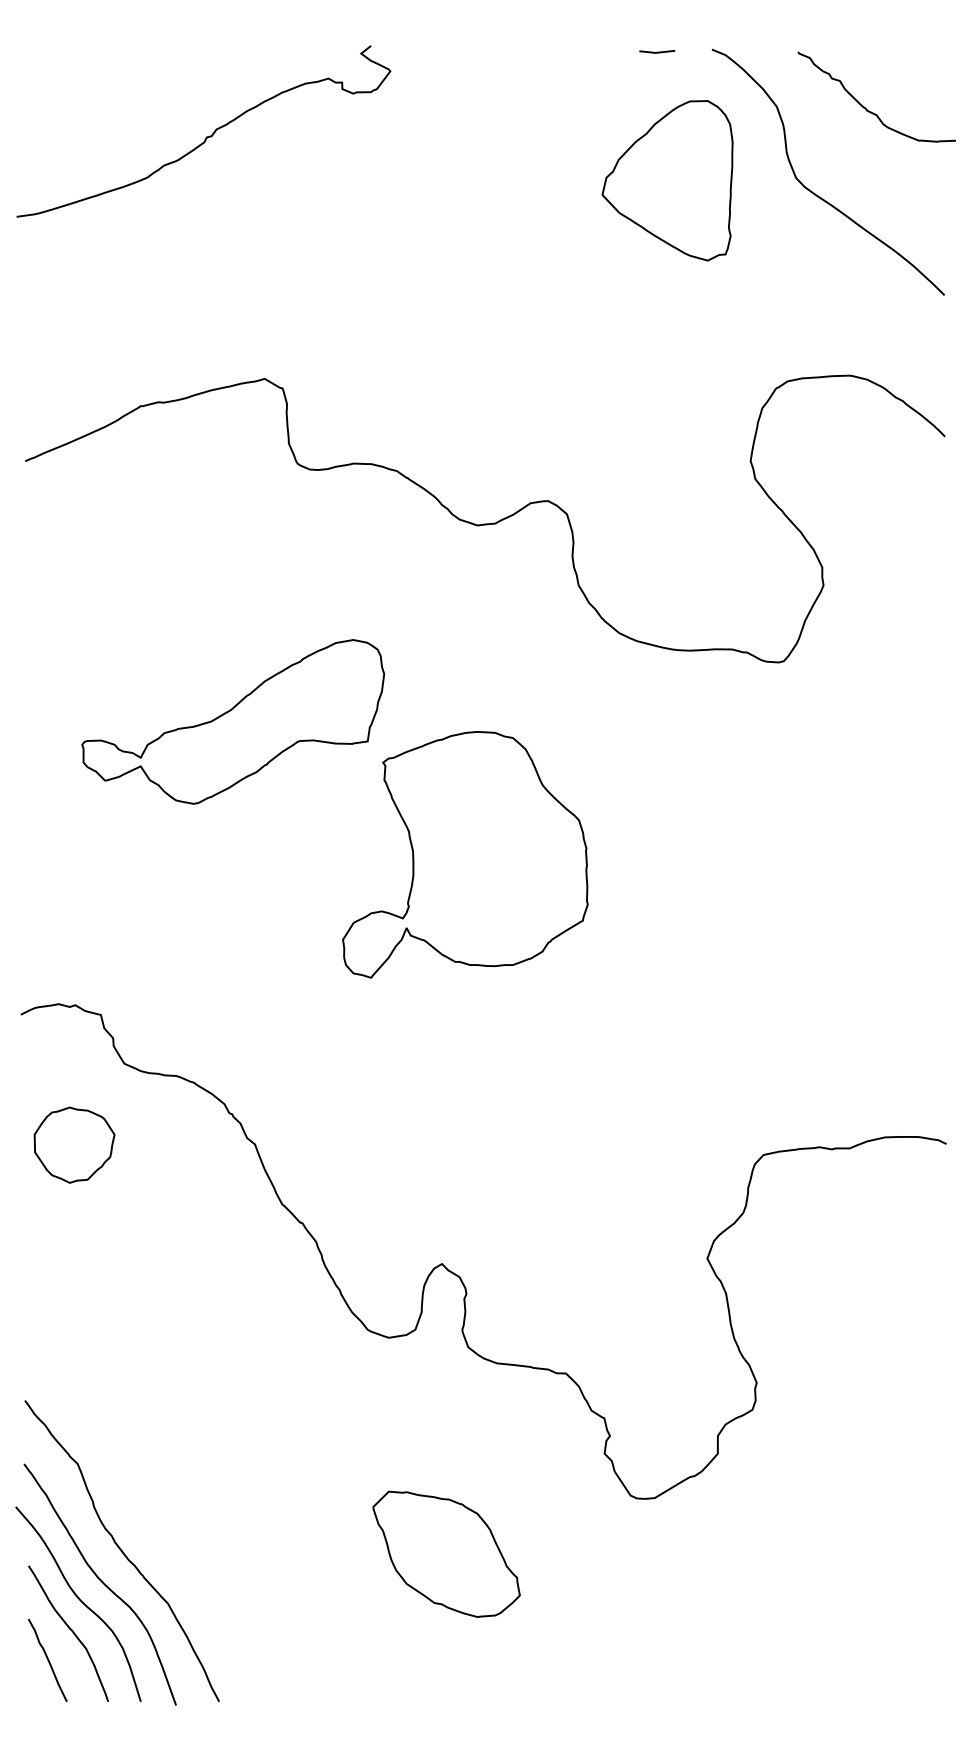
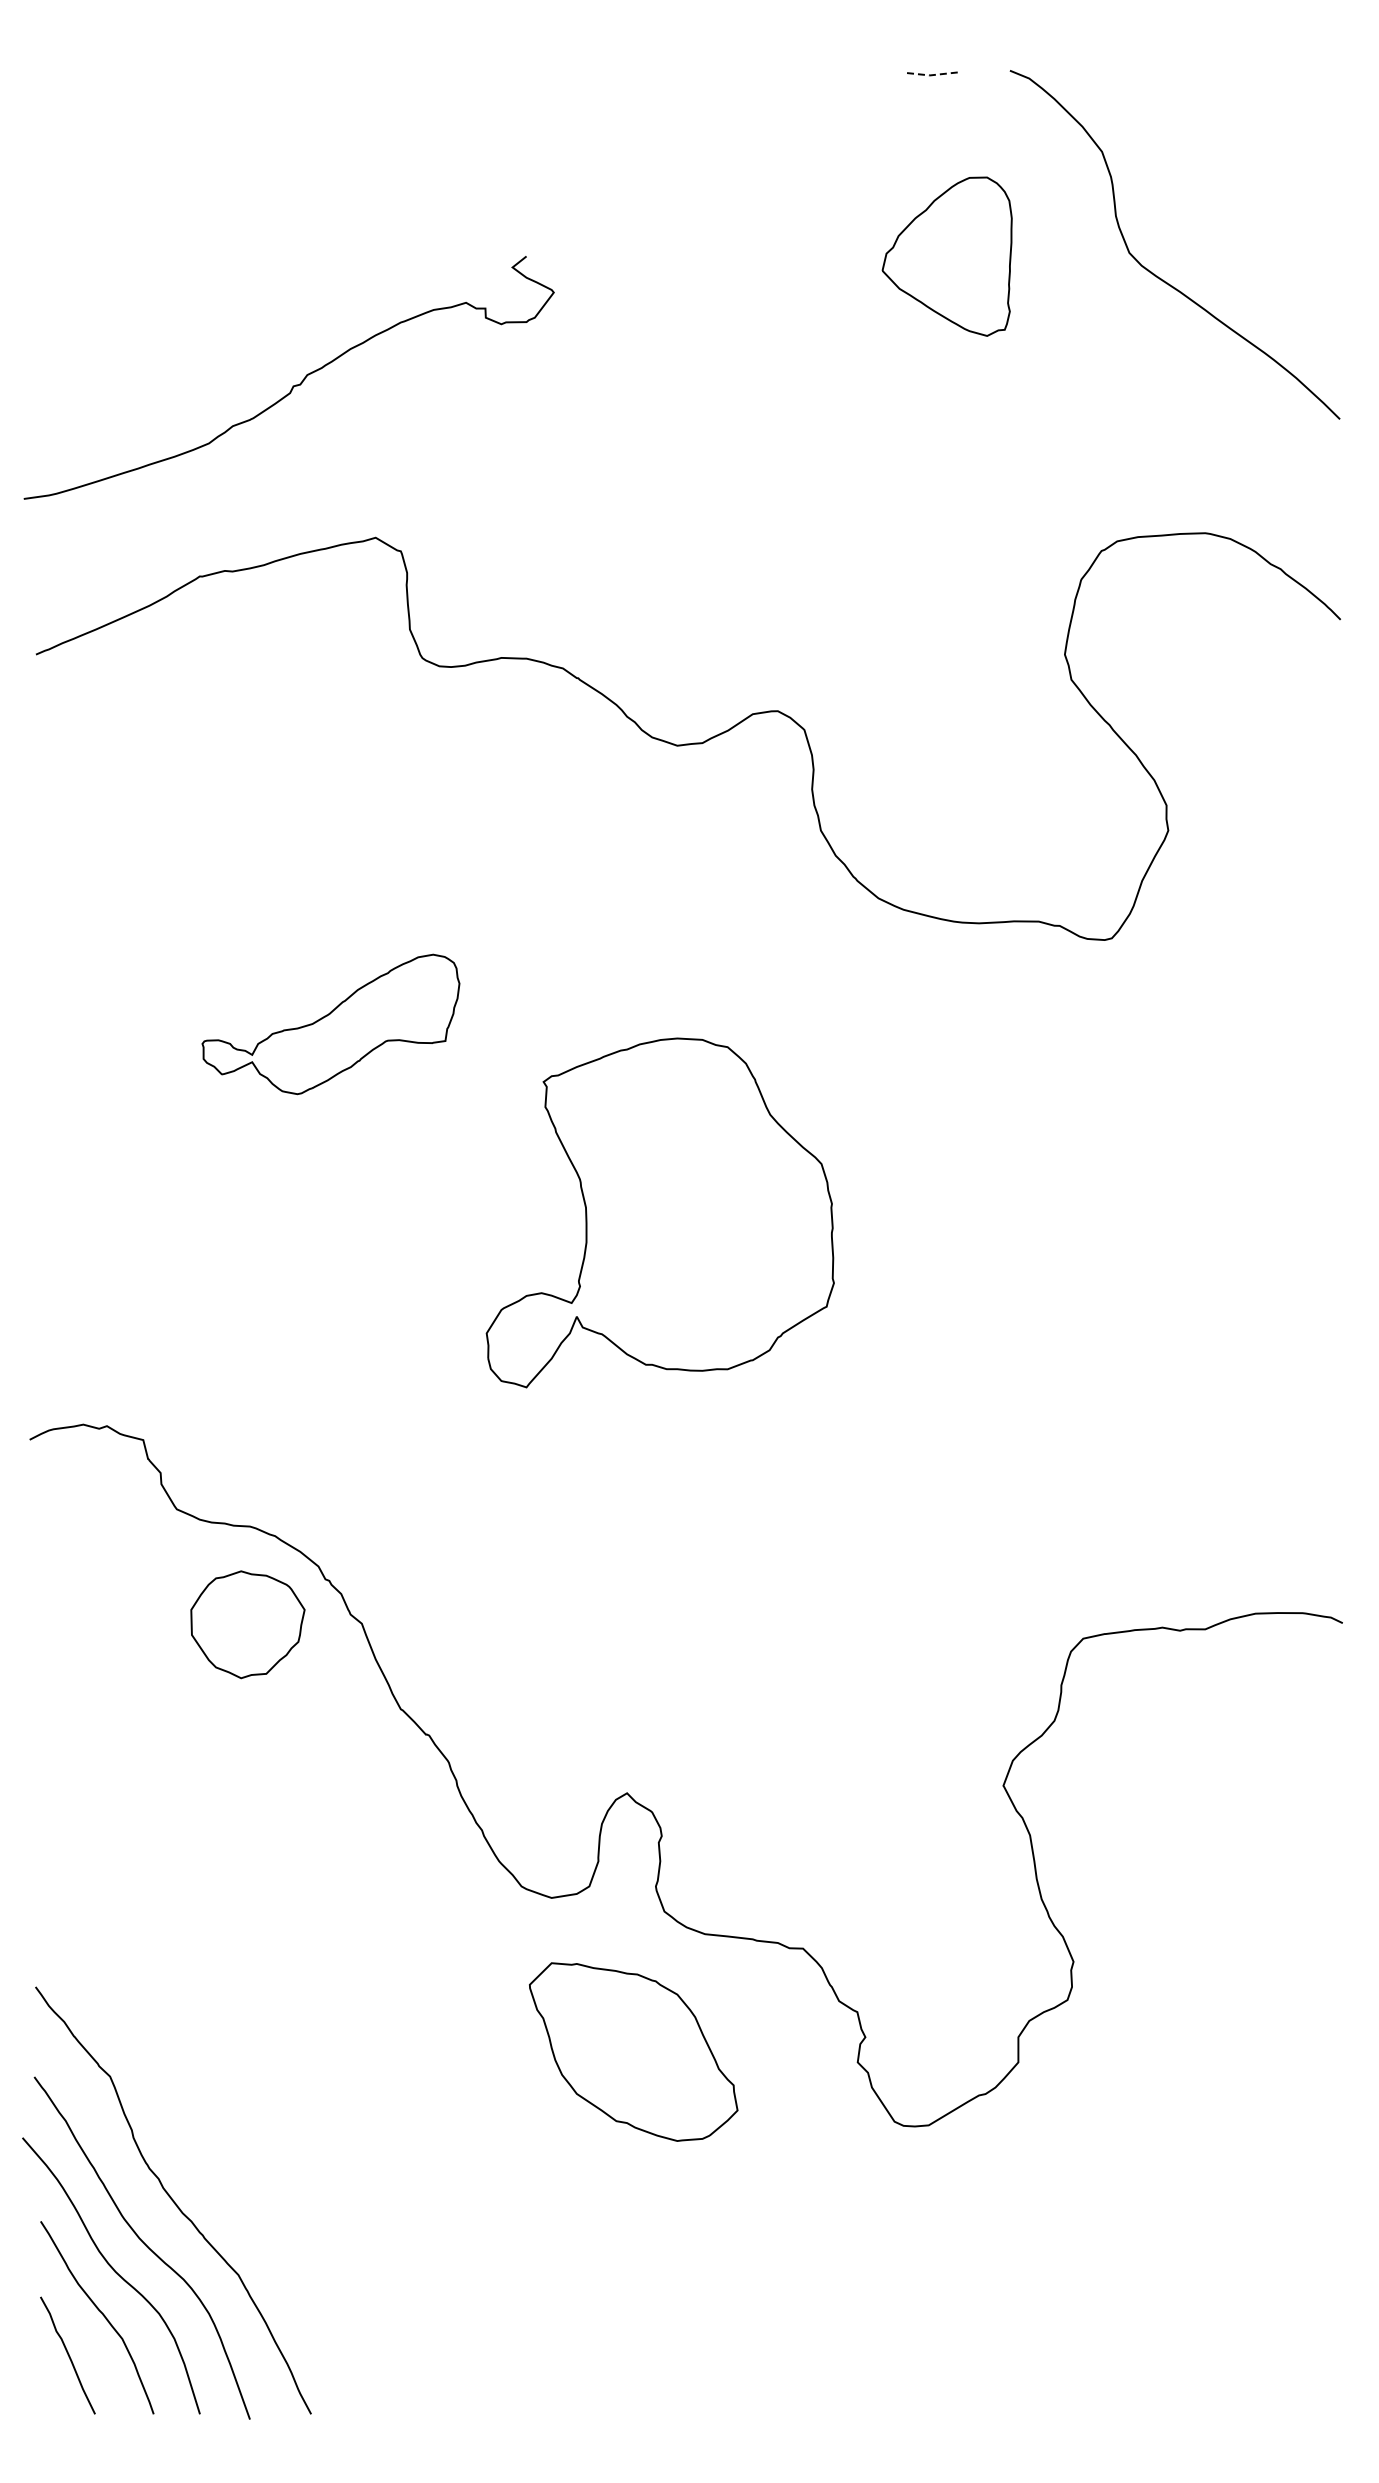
line: (657, 52) -> (932, 75), solid -> dashed
curve: (865, 107) -> (1228, 153), removed
curve: (206, 136) -> (293, 385), moved
part: (667, 180) -> (947, 256), size x0.7
part: (232, 722) -> (330, 1024), size x0.6
part: (74, 1145) -> (247, 1624), moved
part: (446, 1553) -> (633, 2051), moved

